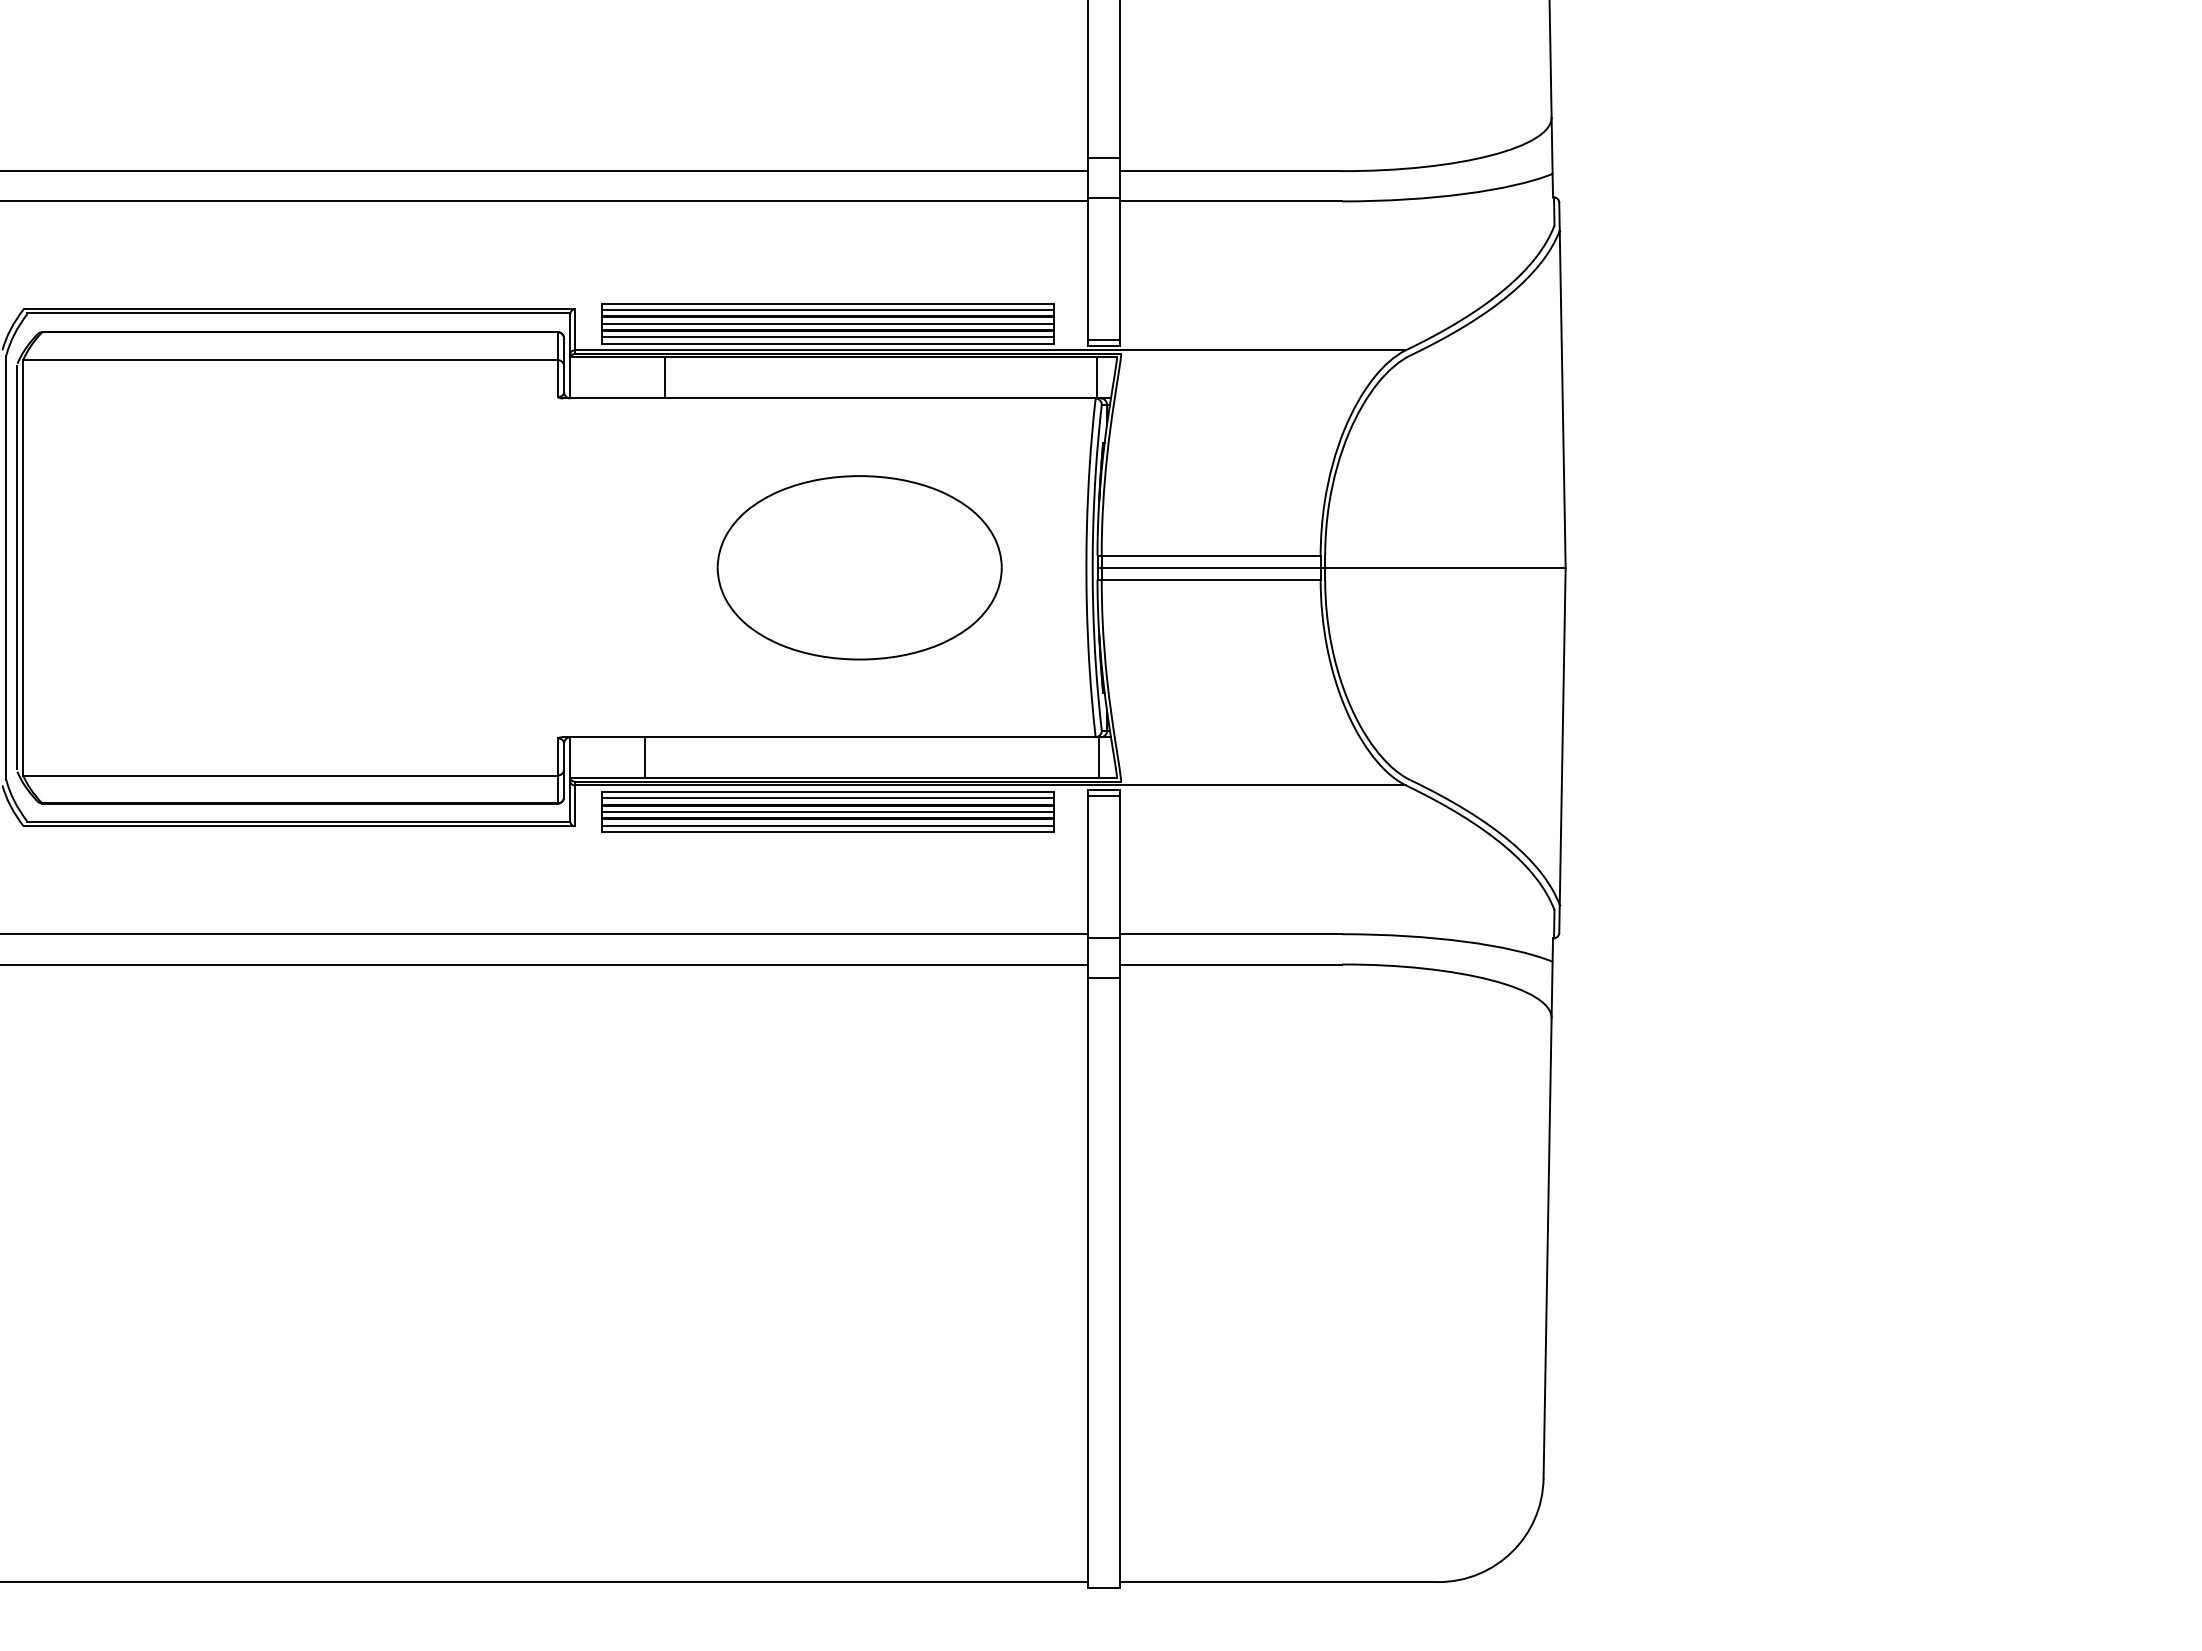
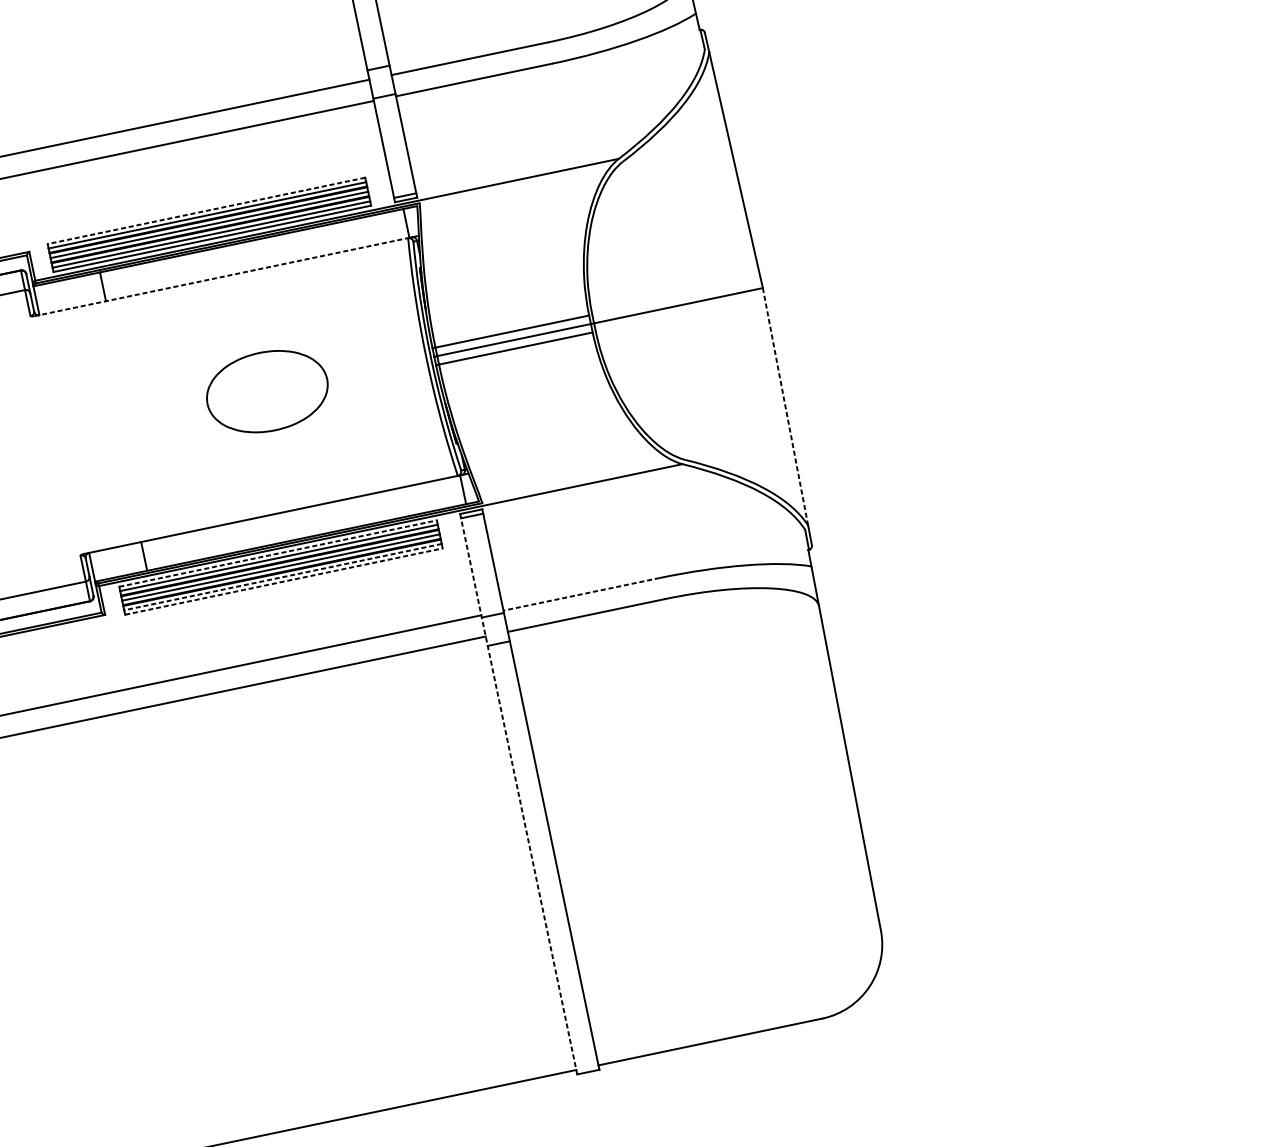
line: (827, 303) -> (206, 210), solid -> dashed
line: (829, 398) -> (221, 277), solid -> dashed
part: (859, 567) -> (267, 391), size x0.6
line: (1562, 736) -> (785, 406), solid -> dashed
line: (828, 792) -> (278, 553), solid -> dashed
line: (827, 825) -> (282, 577), solid -> dashed
line: (828, 831) -> (284, 581), solid -> dashed
line: (1230, 934) -> (581, 594), solid -> dashed
line: (1087, 1189) -> (518, 794), solid -> dashed

